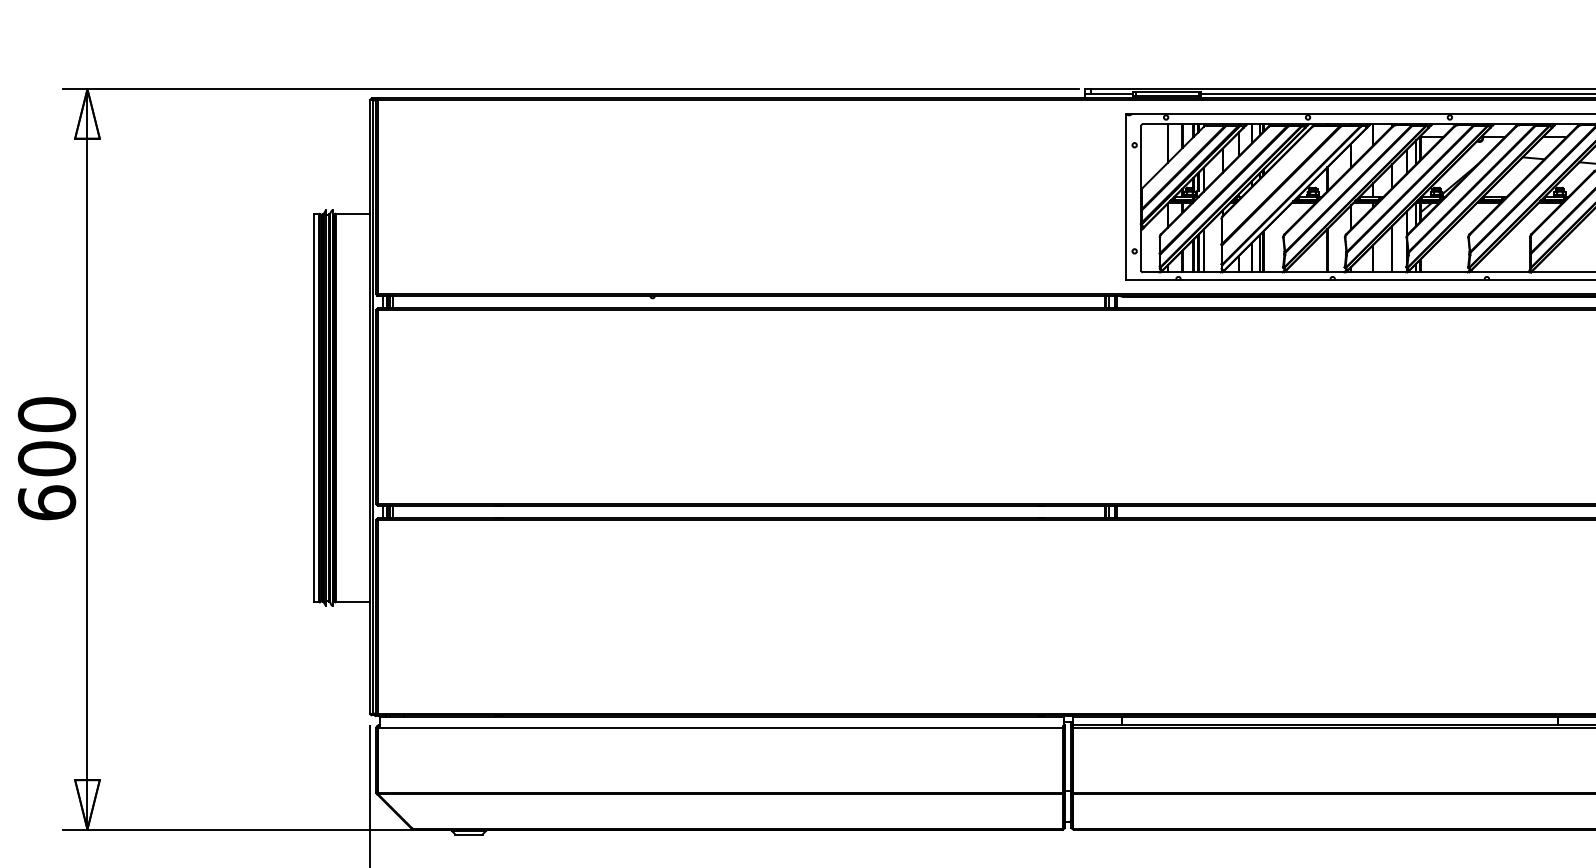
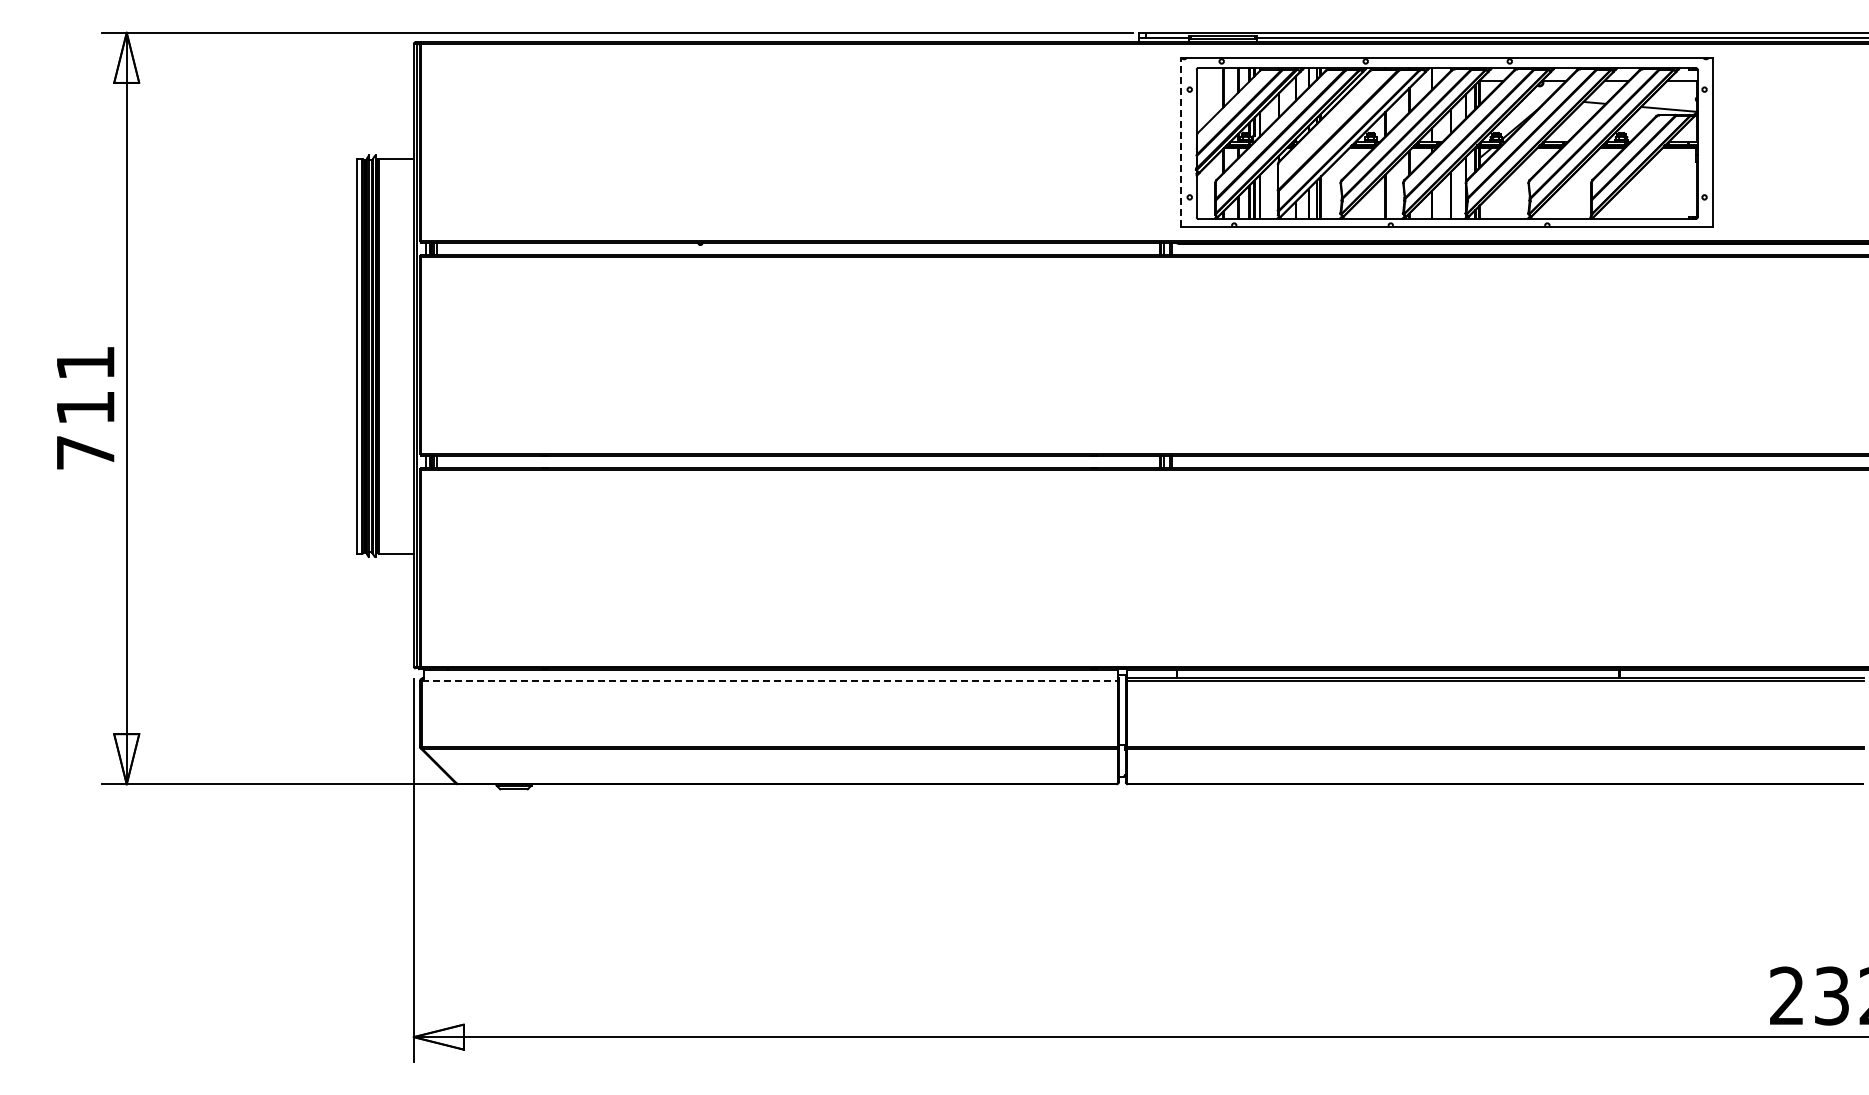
line: (1126, 197) -> (1181, 142), solid -> dashed
text: (46, 458) -> (85, 407), 600 -> 711
line: (720, 727) -> (769, 680), solid -> dashed

